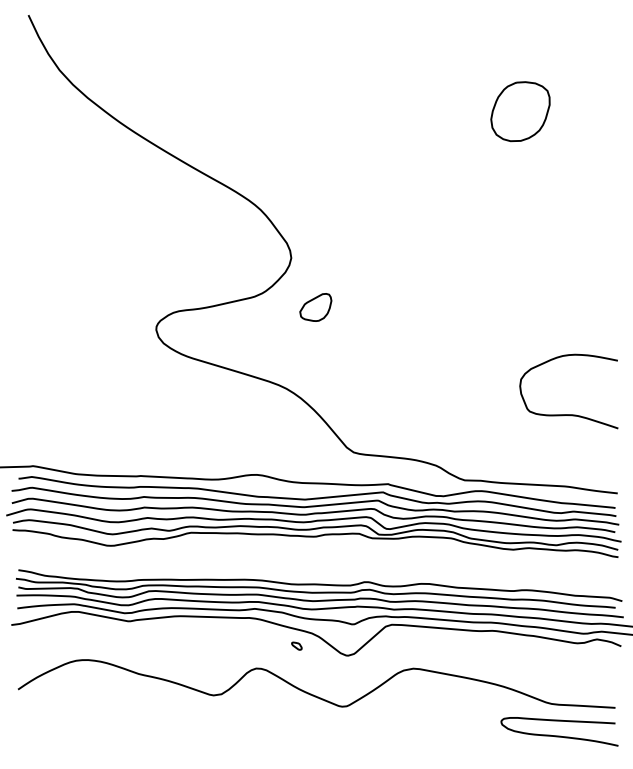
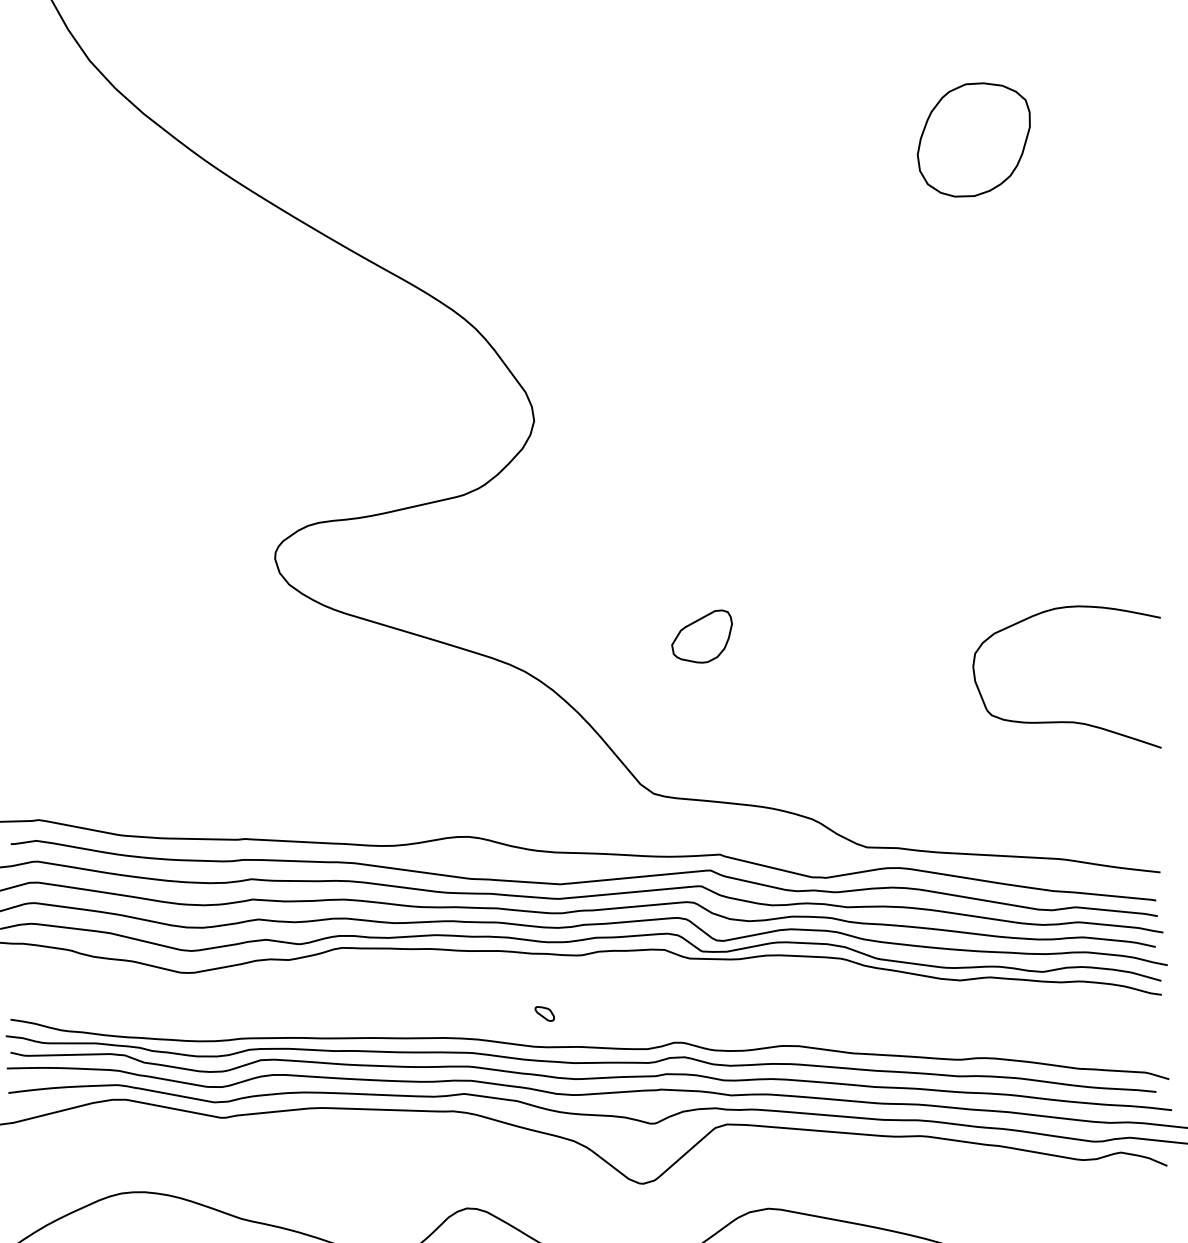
part: (315, 307) -> (701, 636), moved
part: (296, 645) -> (544, 1012), moved

